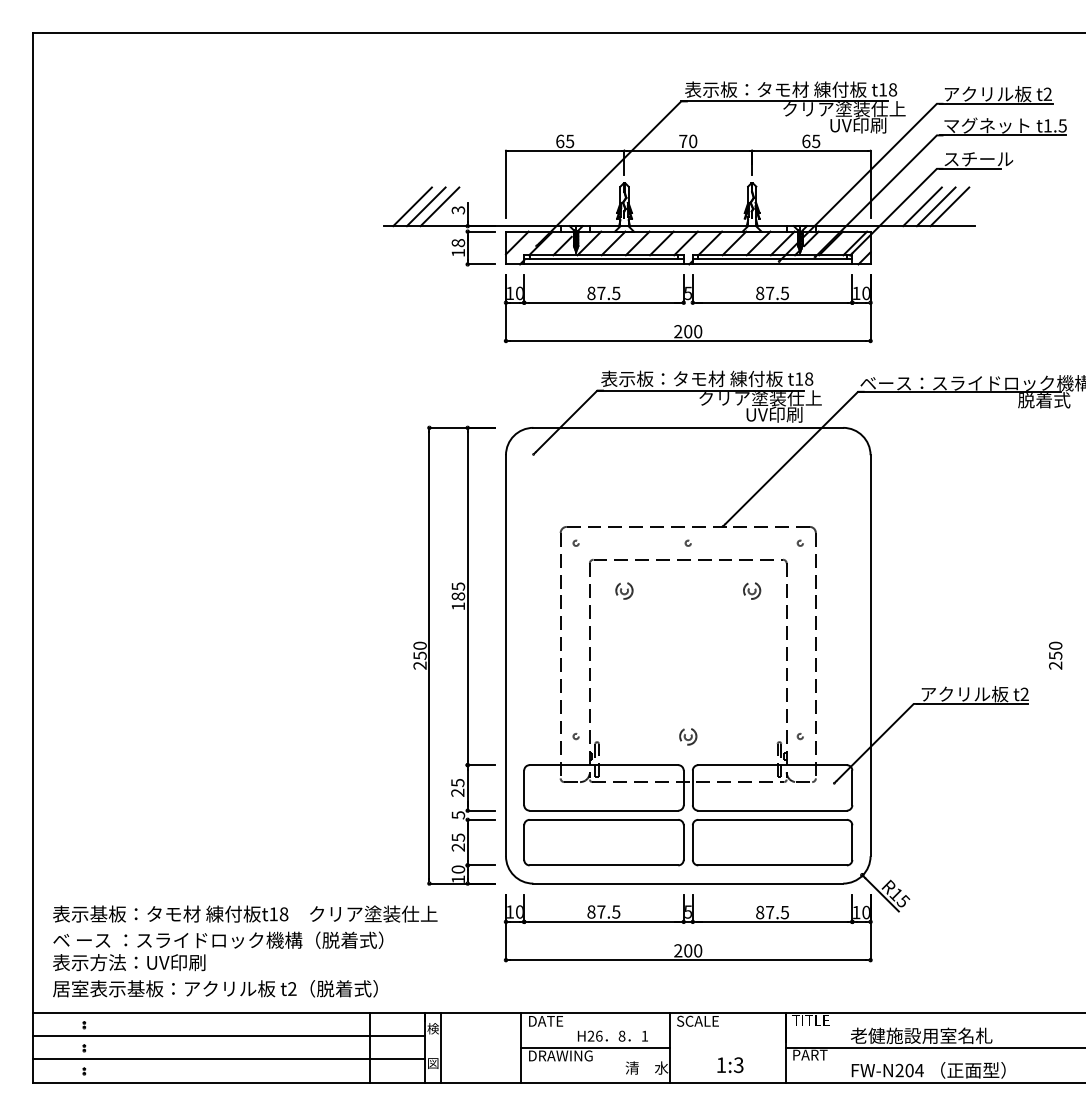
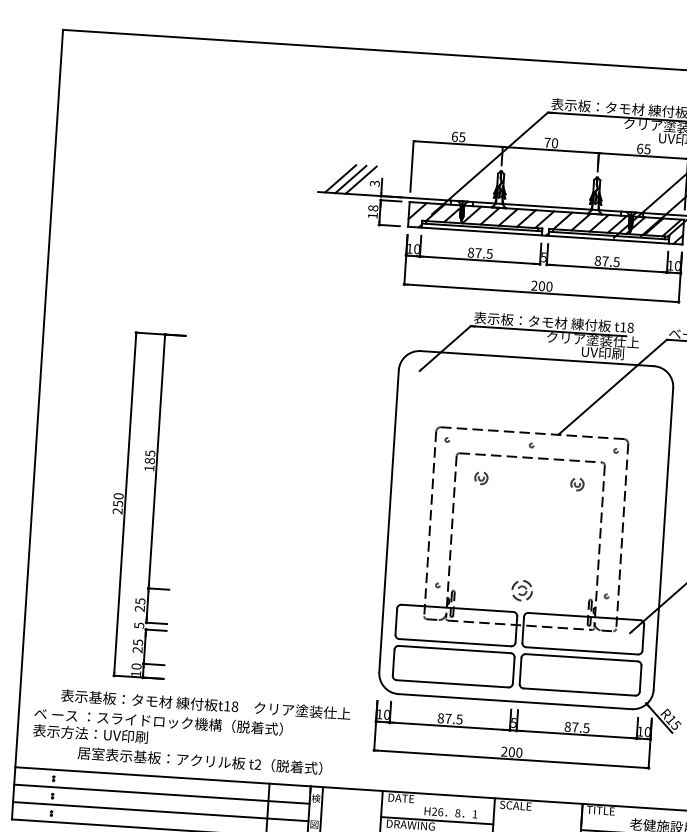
part: (467, 655) -> (153, 505), moved
part: (688, 736) -> (522, 590), size x1.6
text: (245, 913) -> (206, 704), moved
text: (215, 988) -> (200, 760), moved

